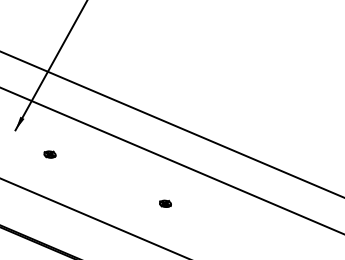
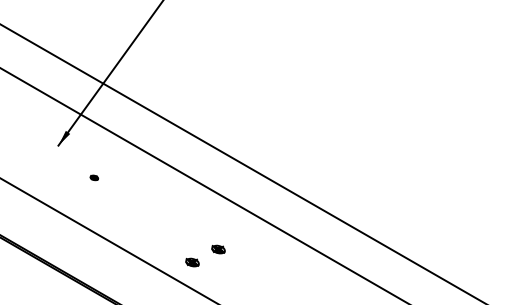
part: (50, 154) -> (94, 177), size x0.6
part: (144, 217) -> (192, 262), added

